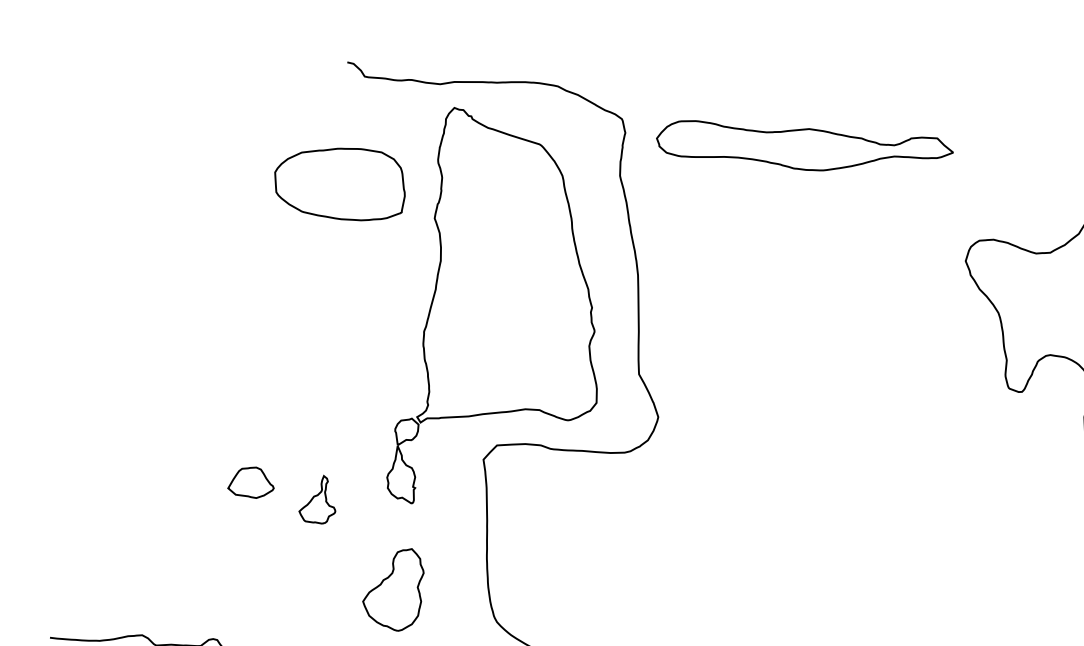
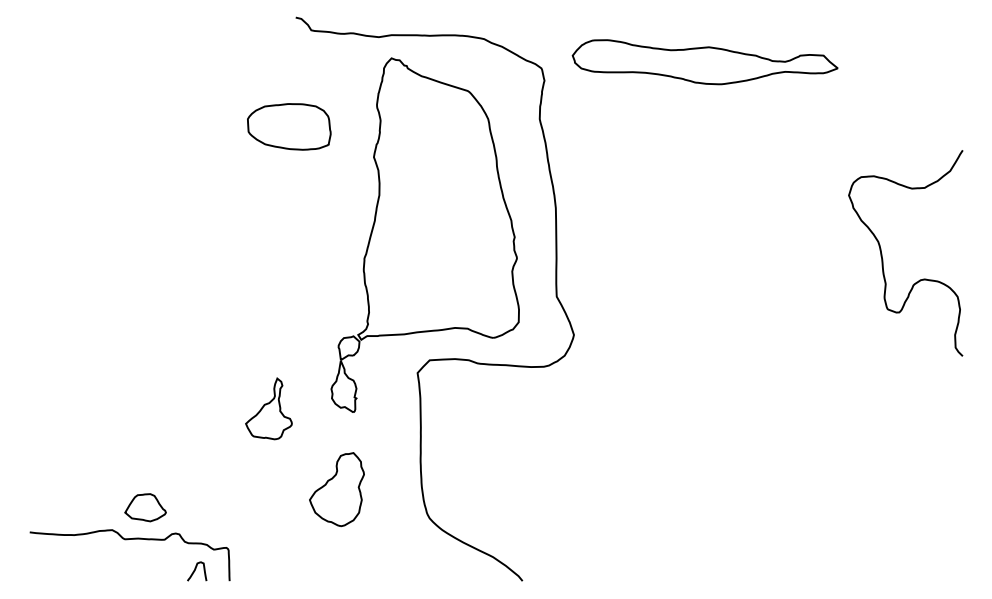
part: (804, 146) -> (704, 62), moved
part: (340, 184) -> (289, 126), size x0.71
part: (250, 482) -> (145, 507), moved
part: (316, 499) -> (268, 408), size x1.43

